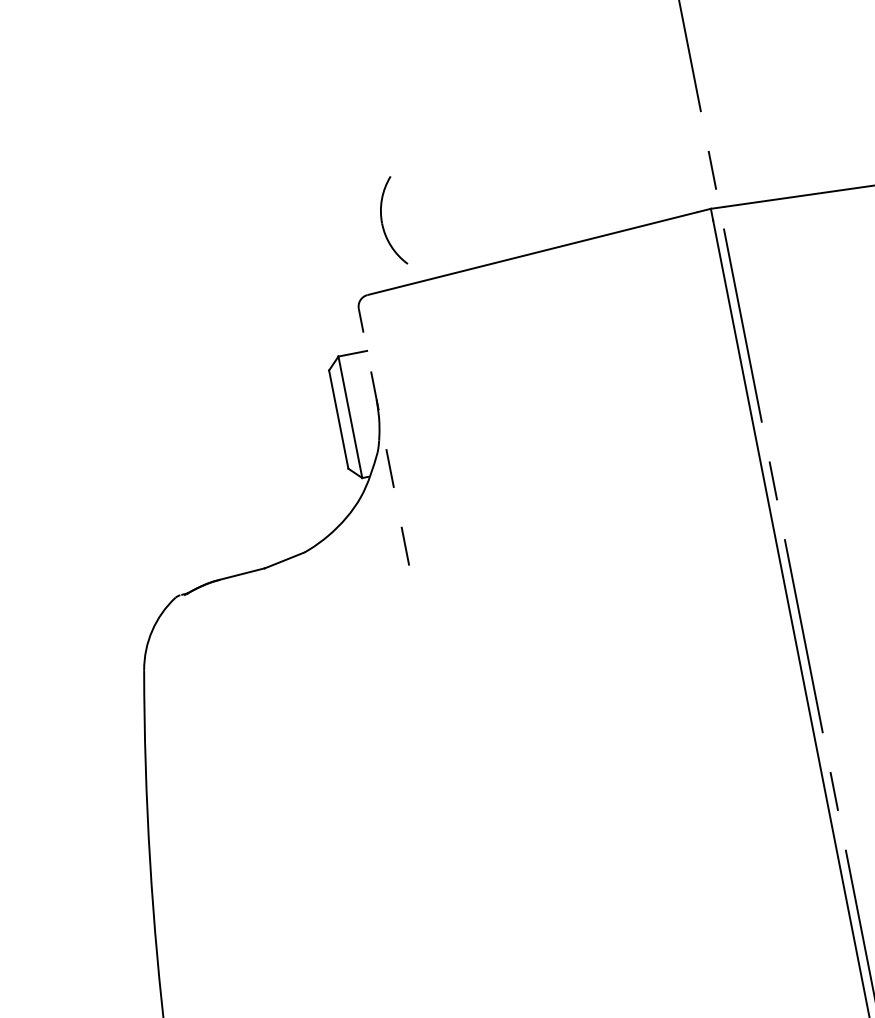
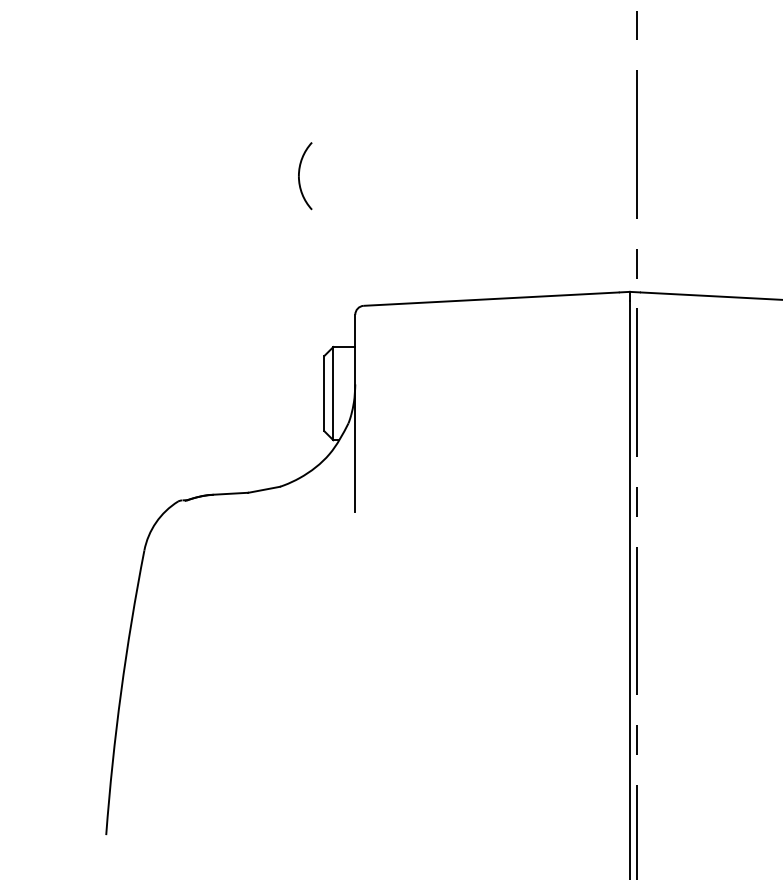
part: (390, 222) -> (305, 176), moved
line: (384, 436) -> (355, 412), dashed -> solid

